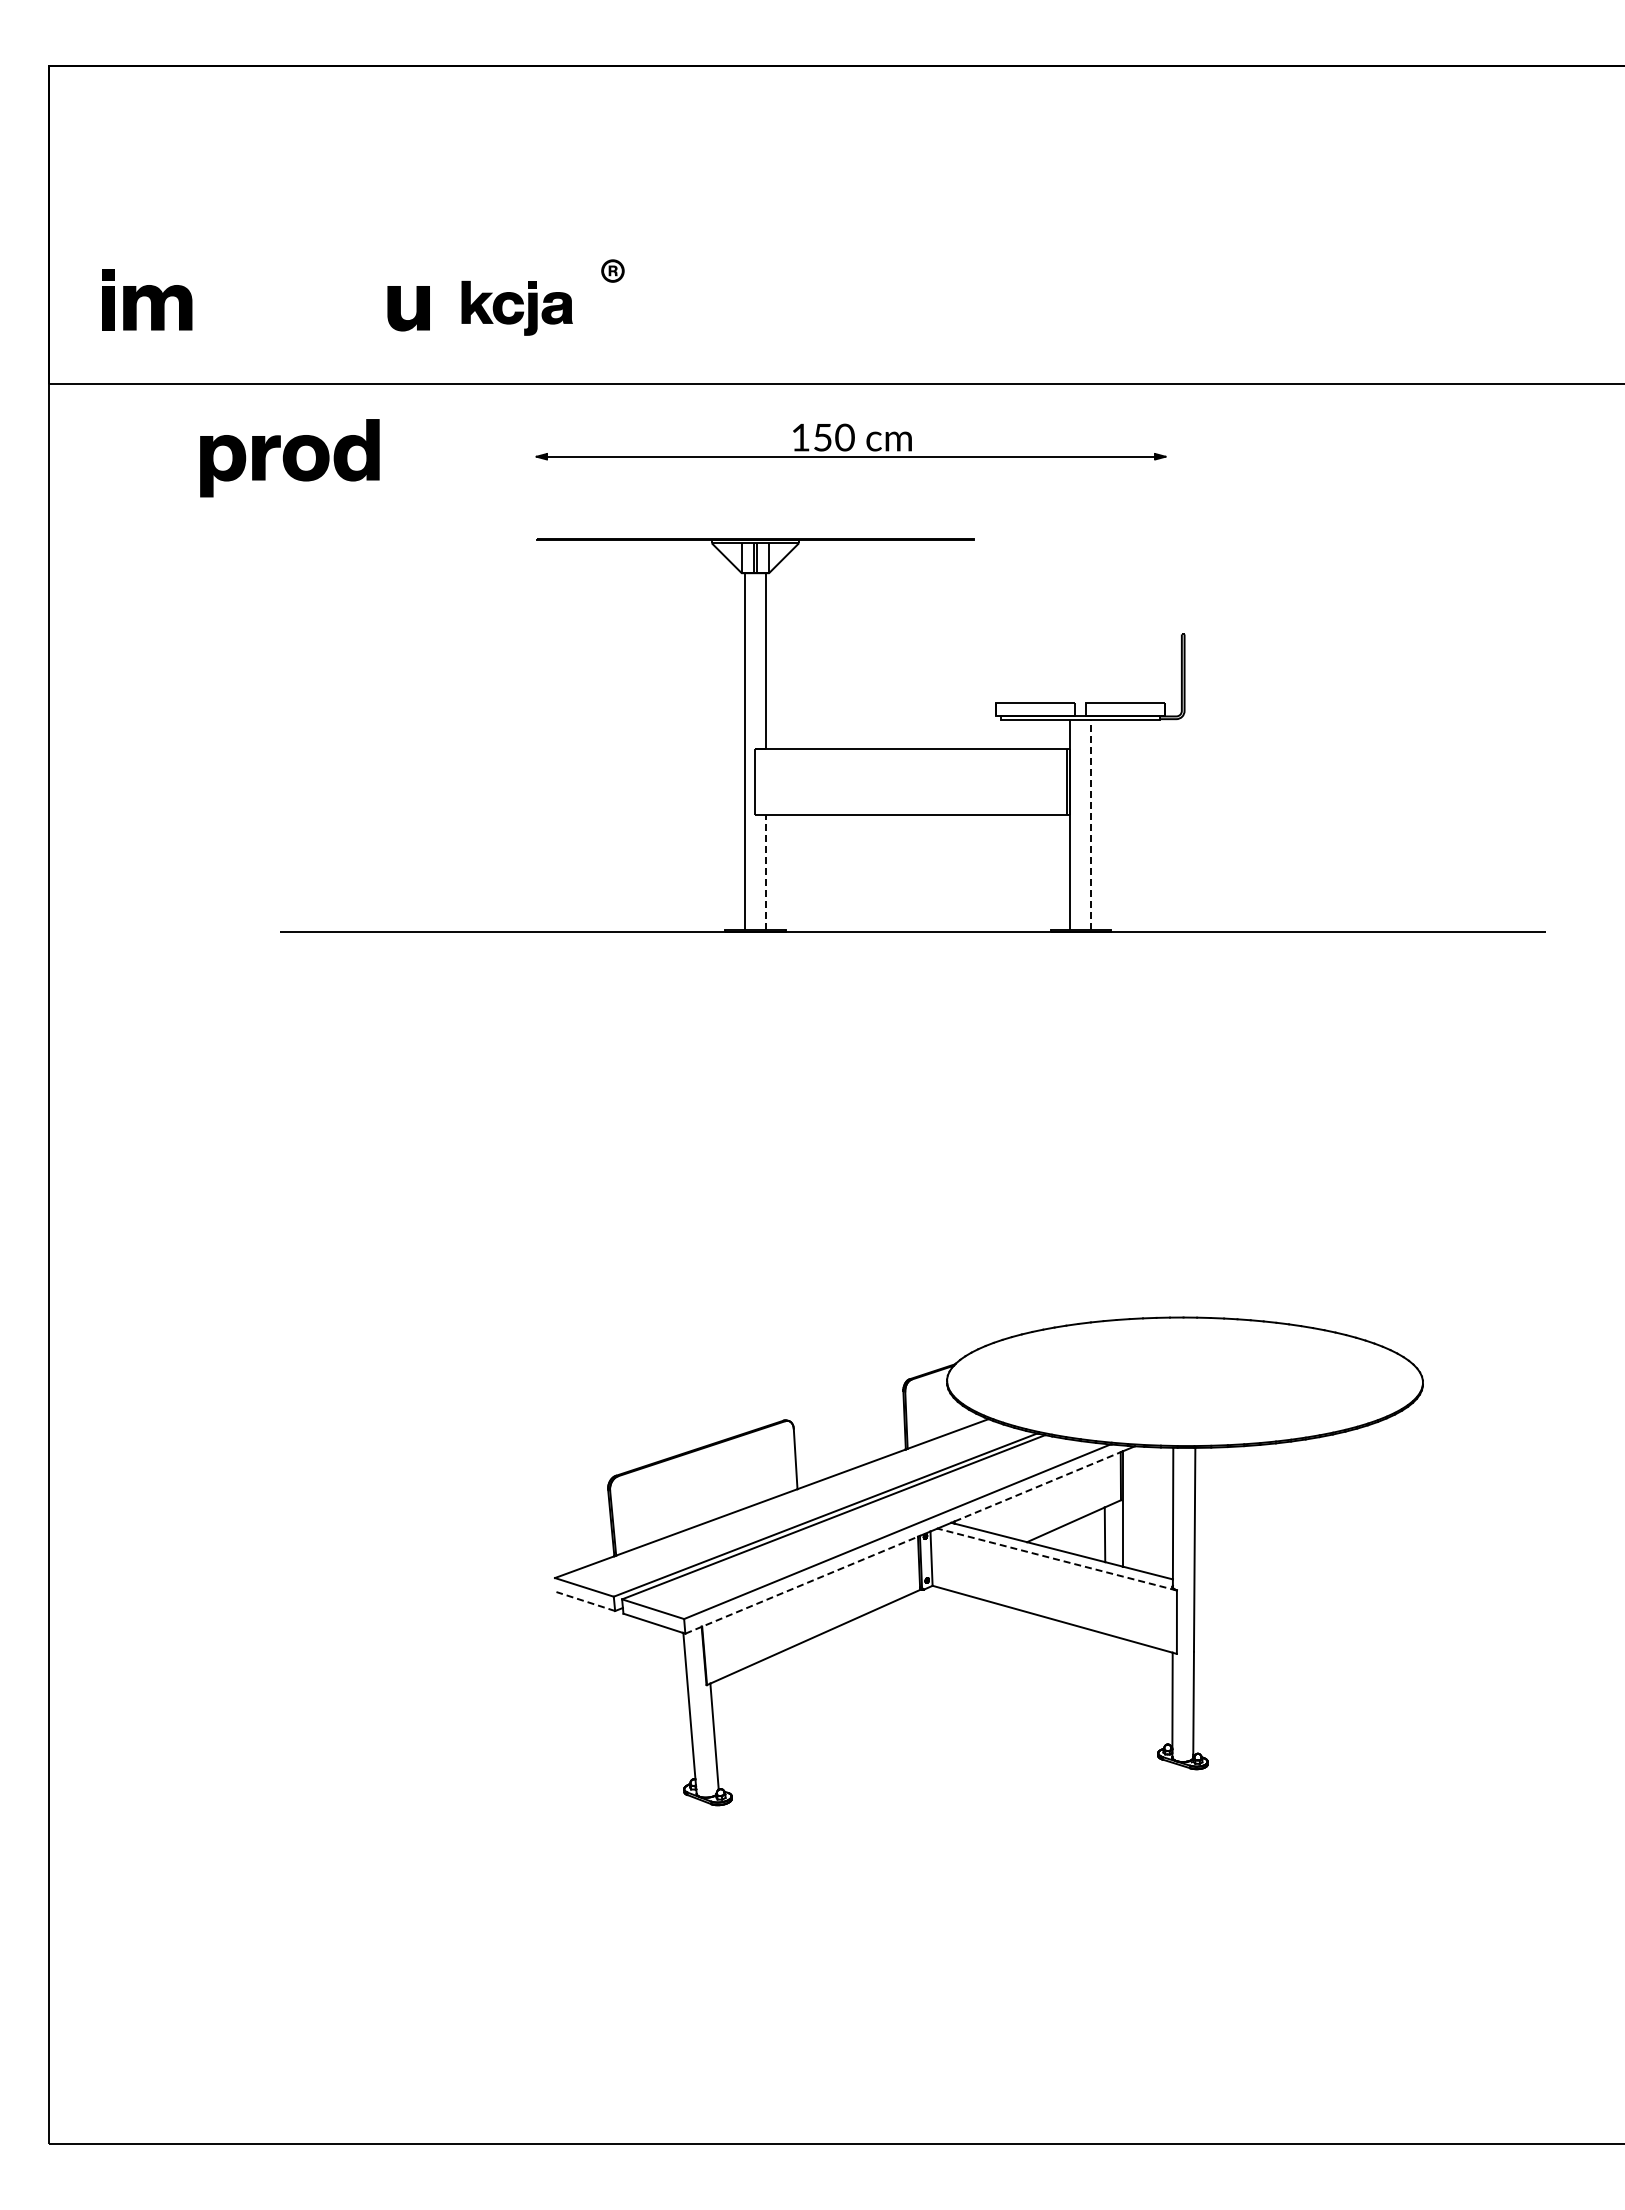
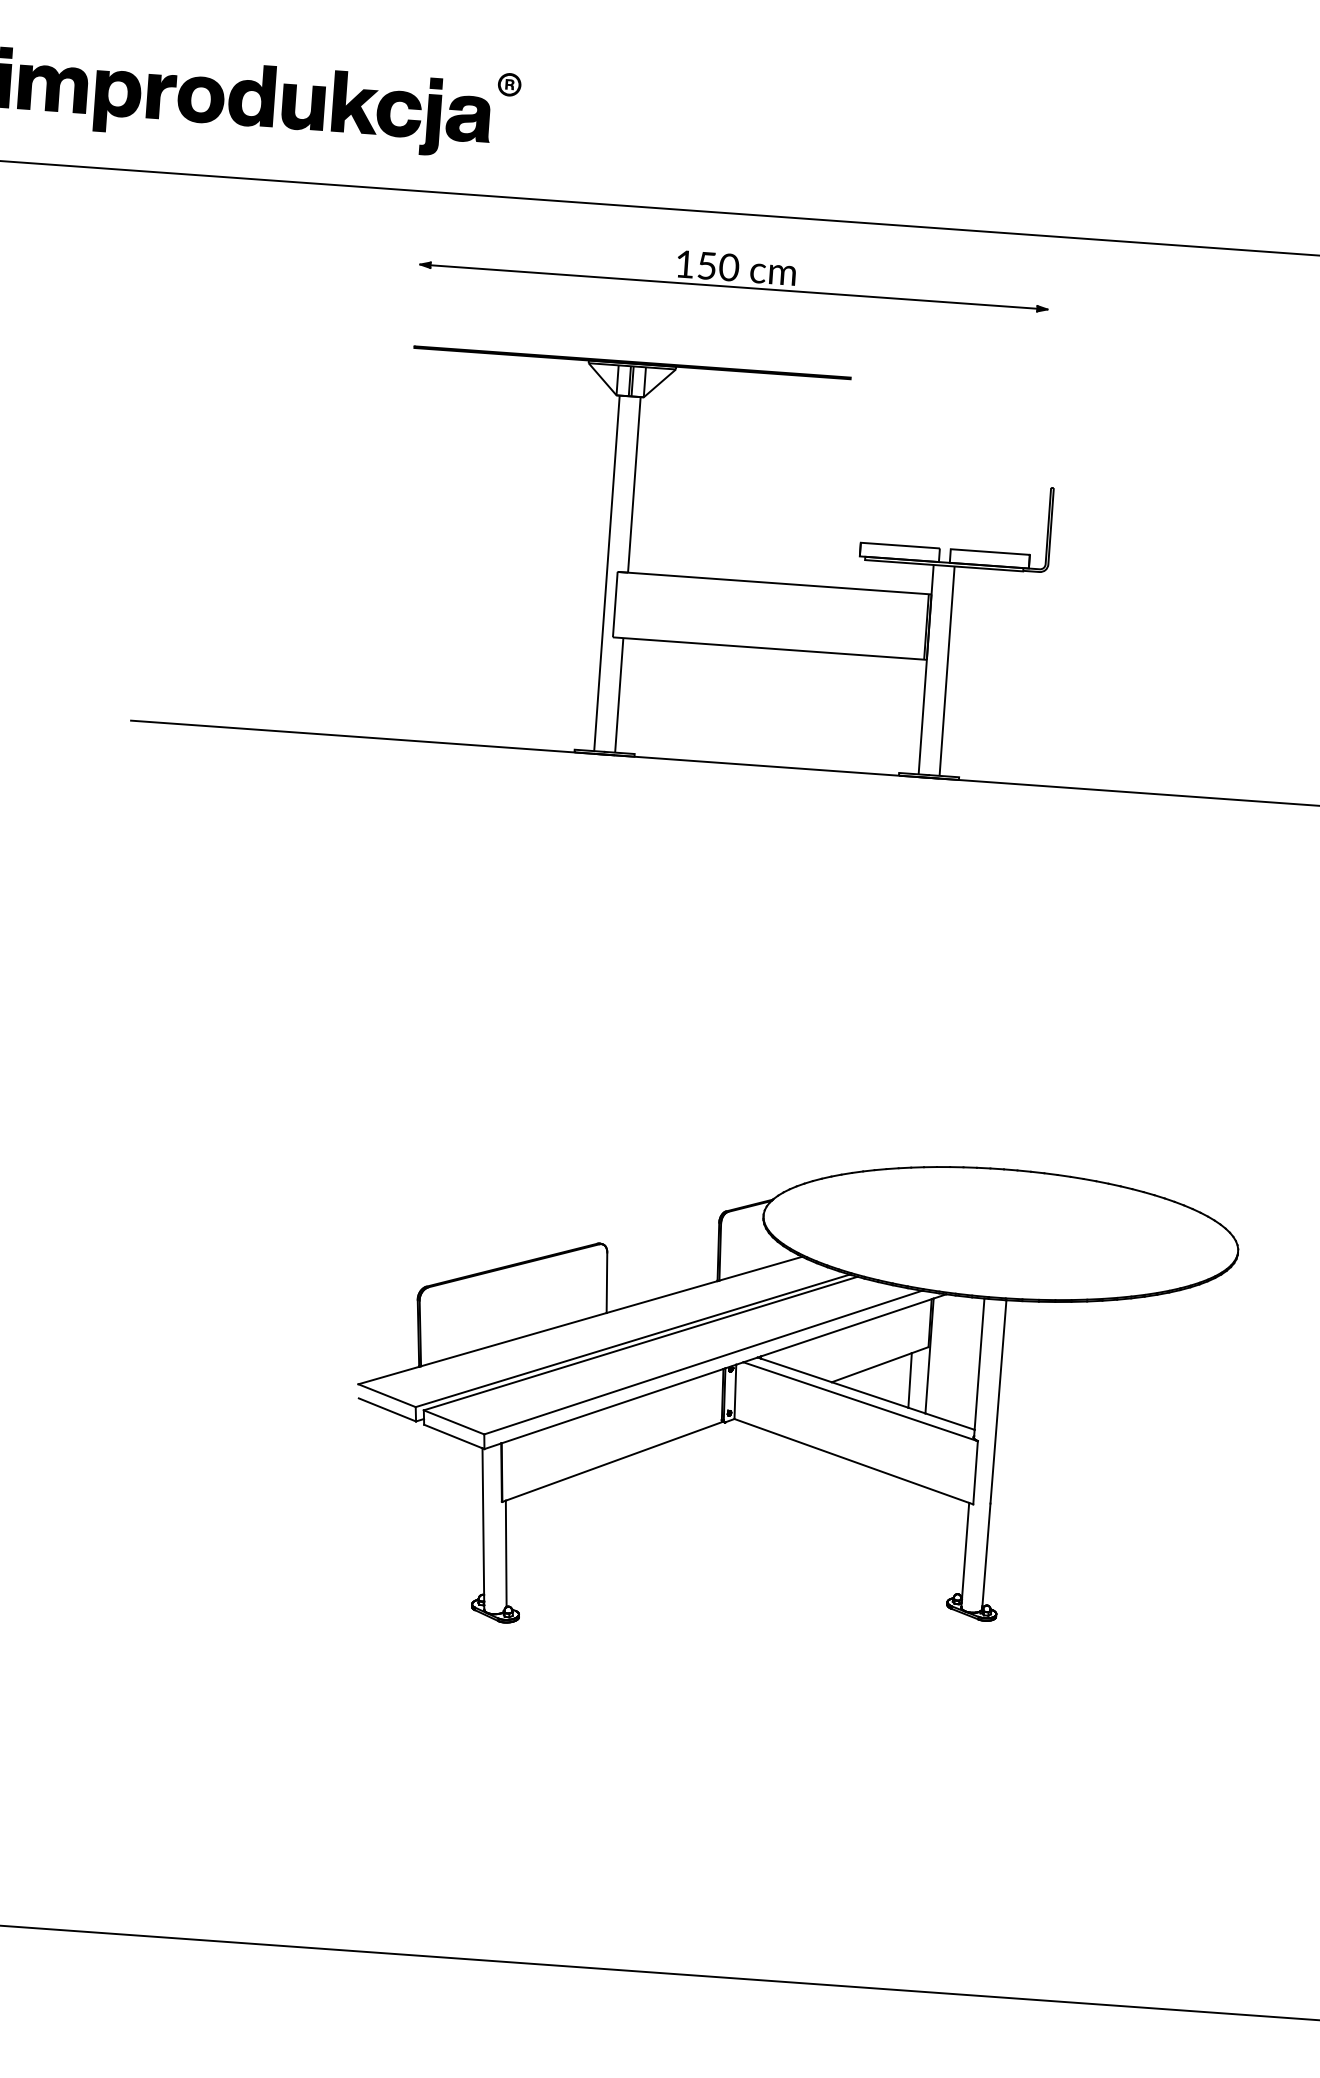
part: (516, 308) -> (410, 115), size x1.43
part: (289, 458) -> (184, 98), moved
line: (1091, 824) -> (947, 671), dashed -> solid
line: (765, 871) -> (618, 694), dashed -> solid
line: (1038, 1486) -> (847, 1327), dashed -> solid
line: (1057, 1559) -> (860, 1401), dashed -> solid
line: (802, 1585) -> (604, 1409), dashed -> solid
line: (585, 1601) -> (387, 1409), dashed -> solid

